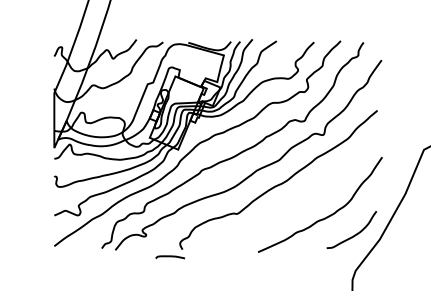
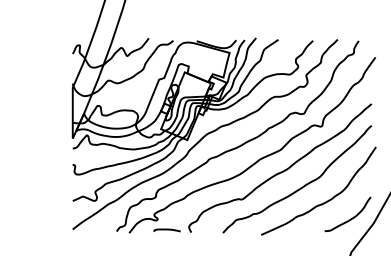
curve: (302, 199) -> (302, 186), added
line: (169, 257) -> (166, 230), moved

